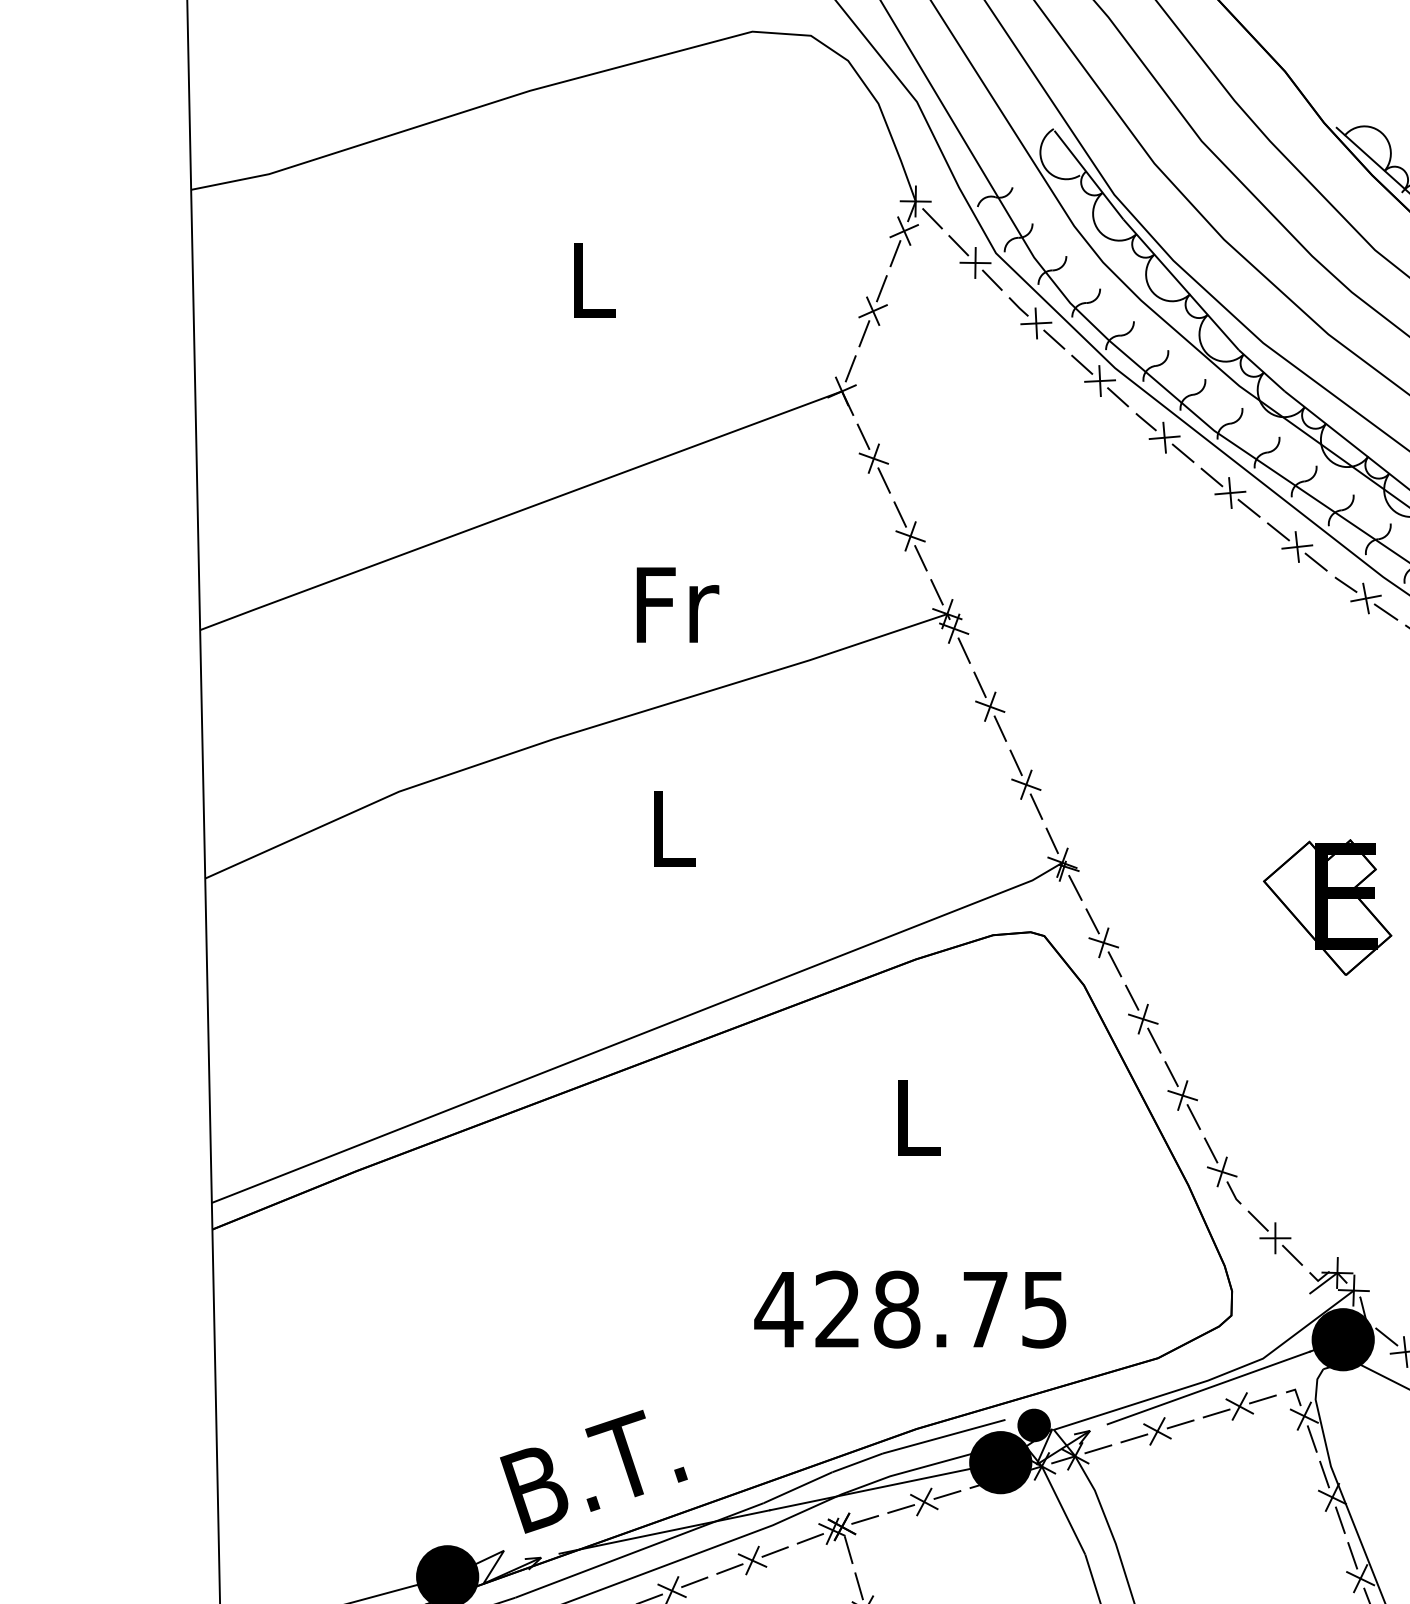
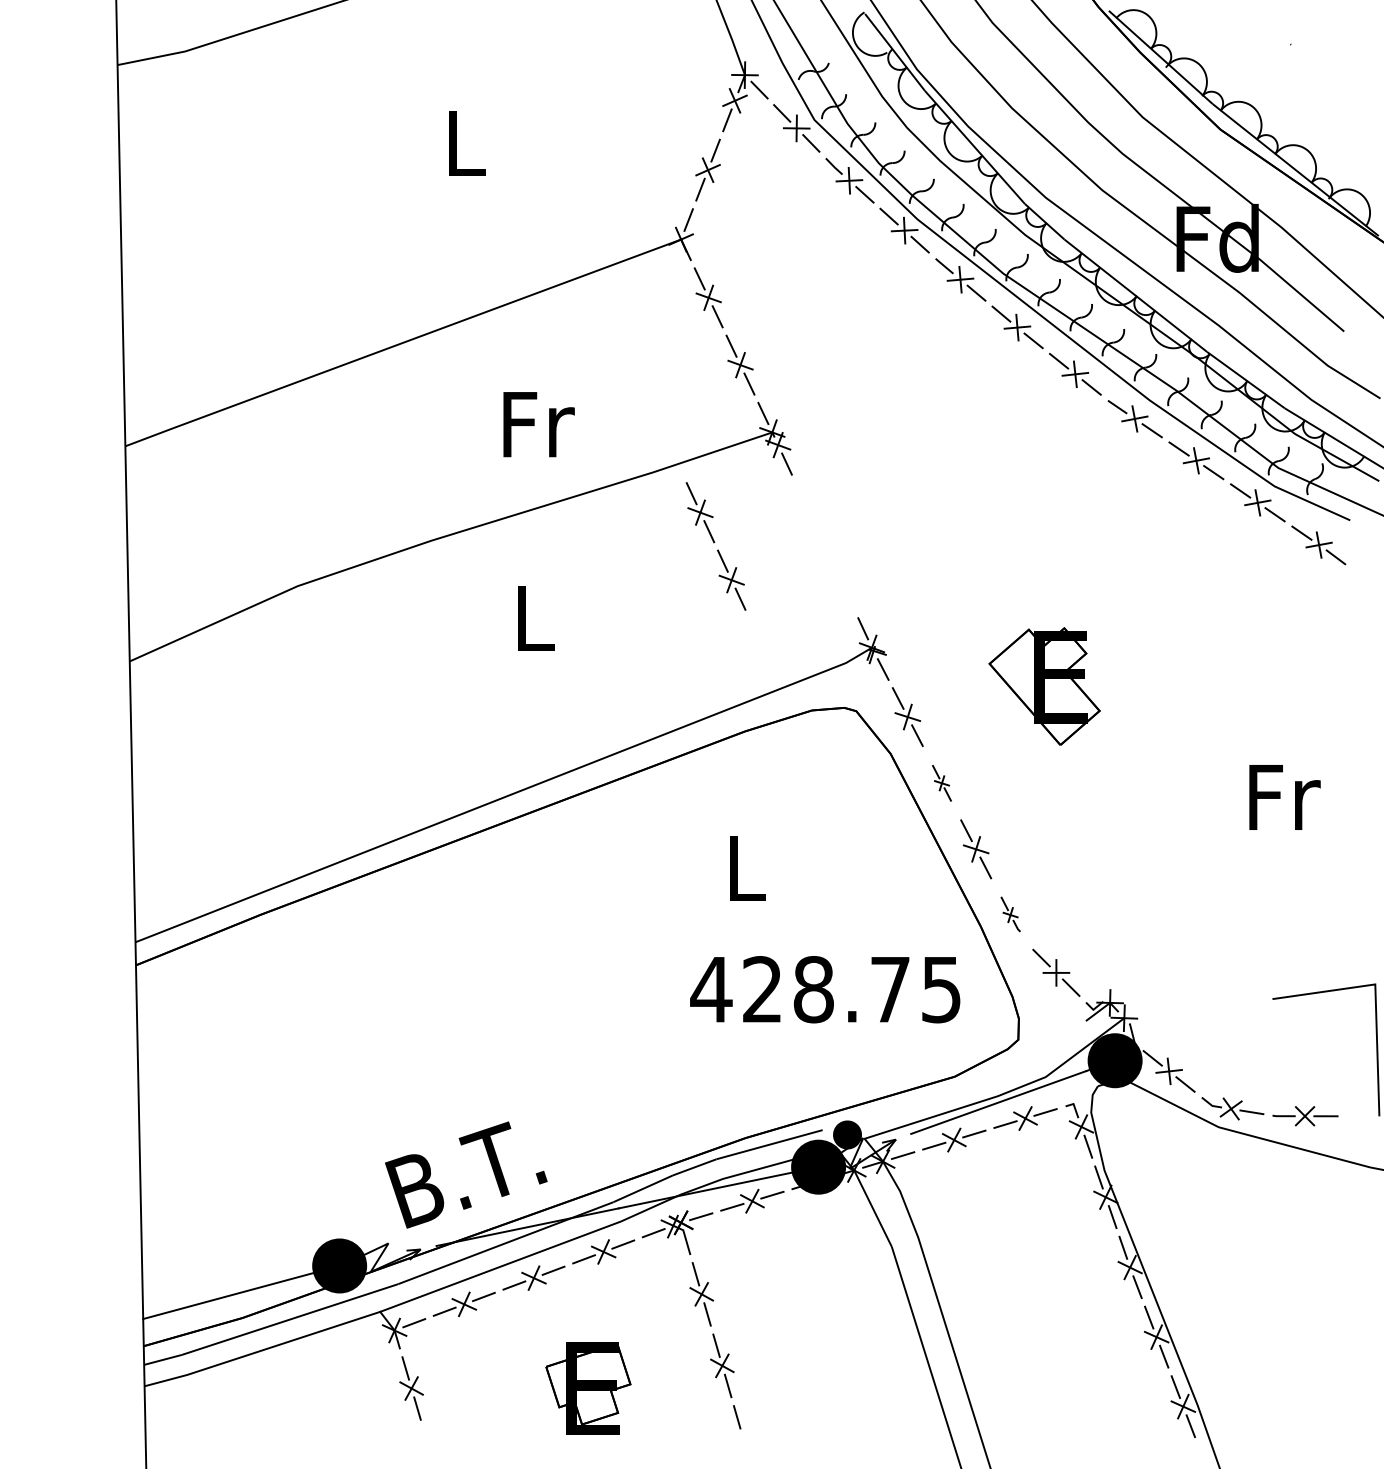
part: (1007, 745) -> (715, 546), moved
part: (1327, 907) -> (1044, 686), moved
part: (1142, 1019) -> (941, 783), size x0.6
part: (1222, 1170) -> (1010, 914), size x0.6
text: (910, 1309) -> (825, 989), moved

